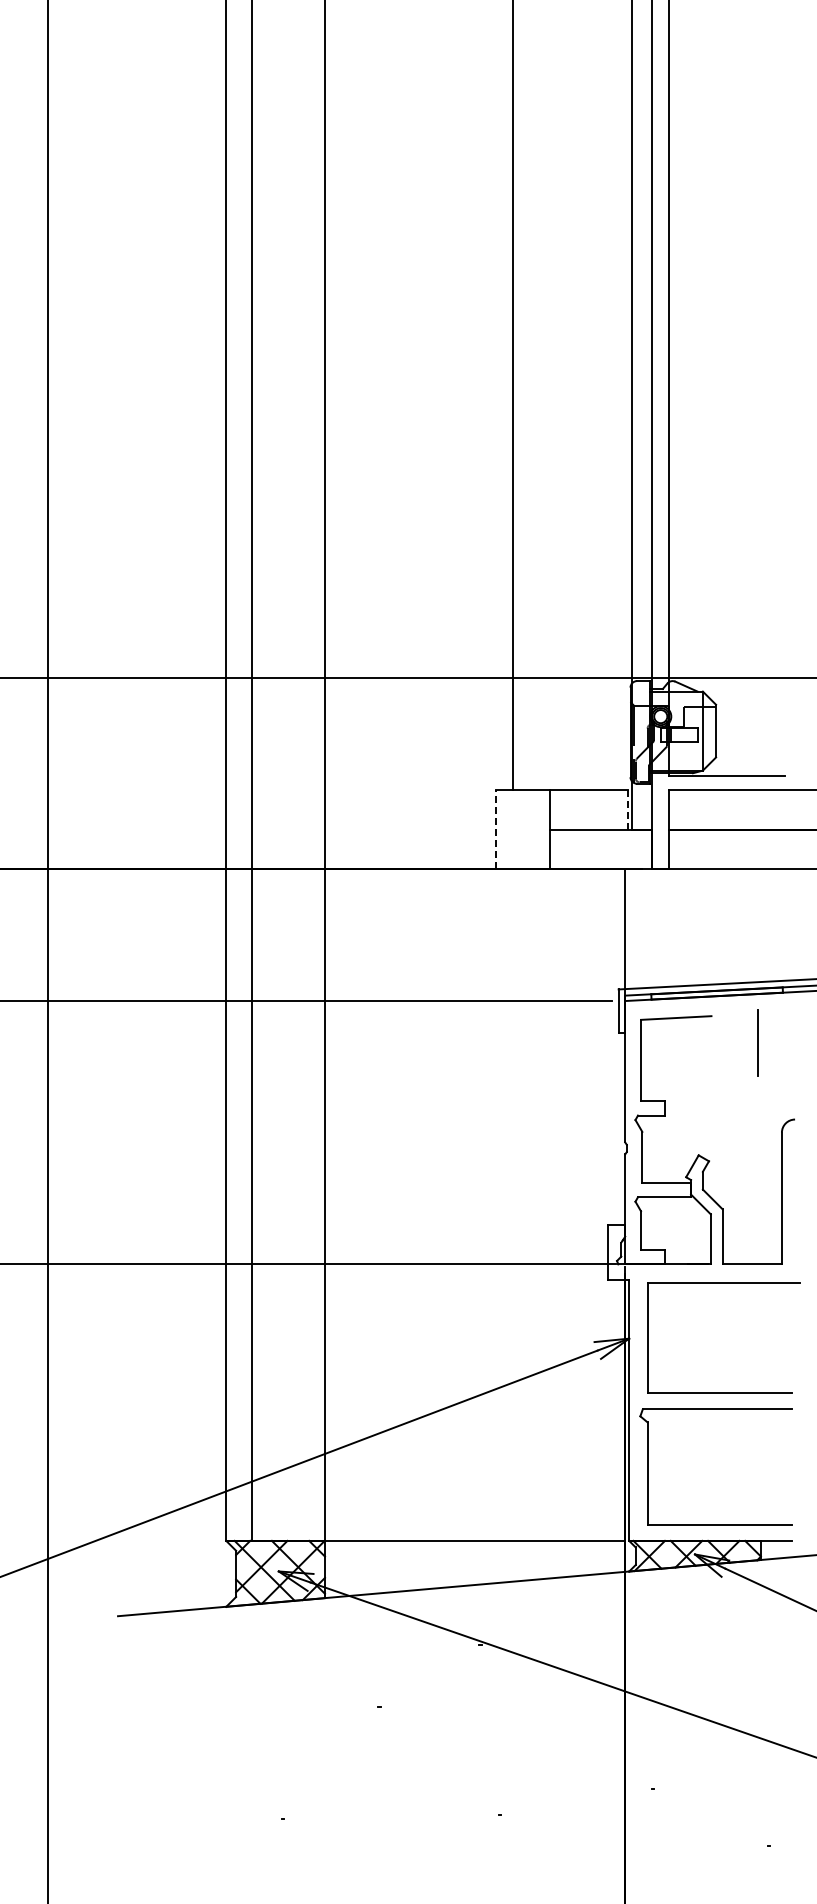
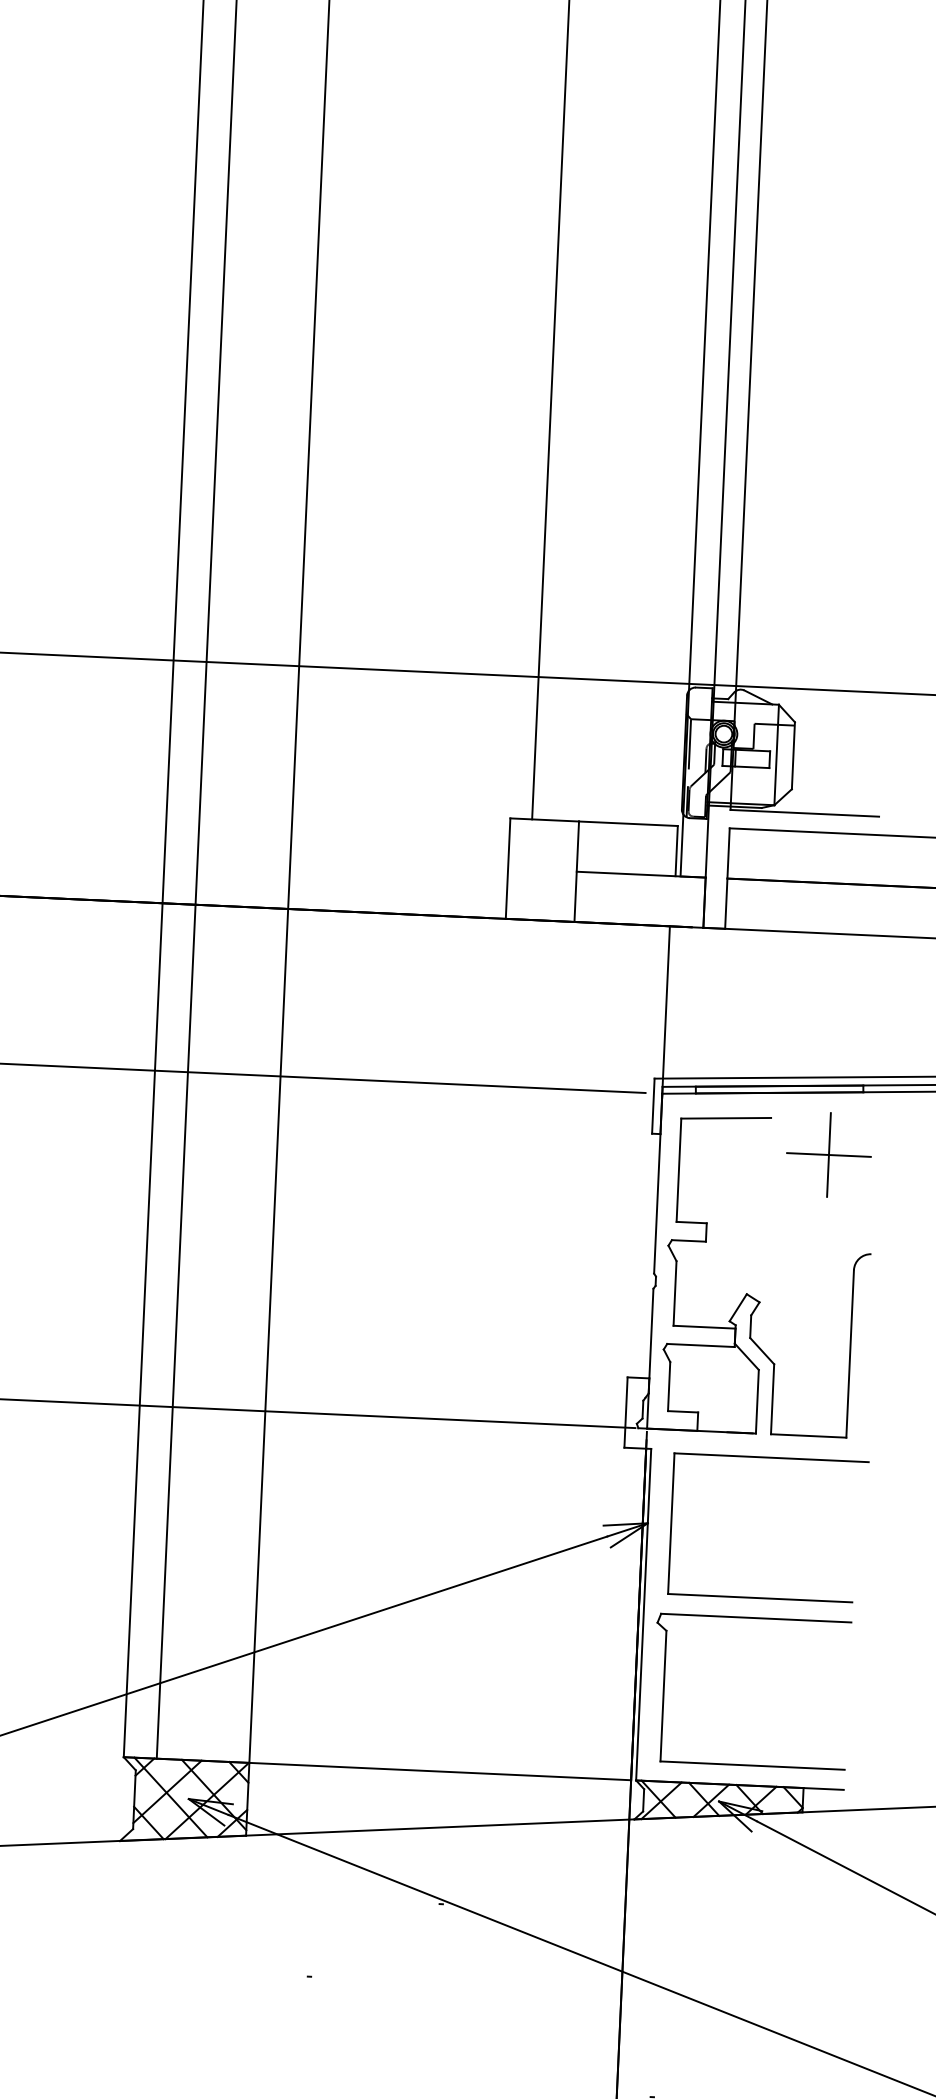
line: (627, 810) -> (676, 851), dashed -> solid
line: (496, 829) -> (508, 868), dashed -> solid
line: (758, 1043) -> (829, 1155), added

